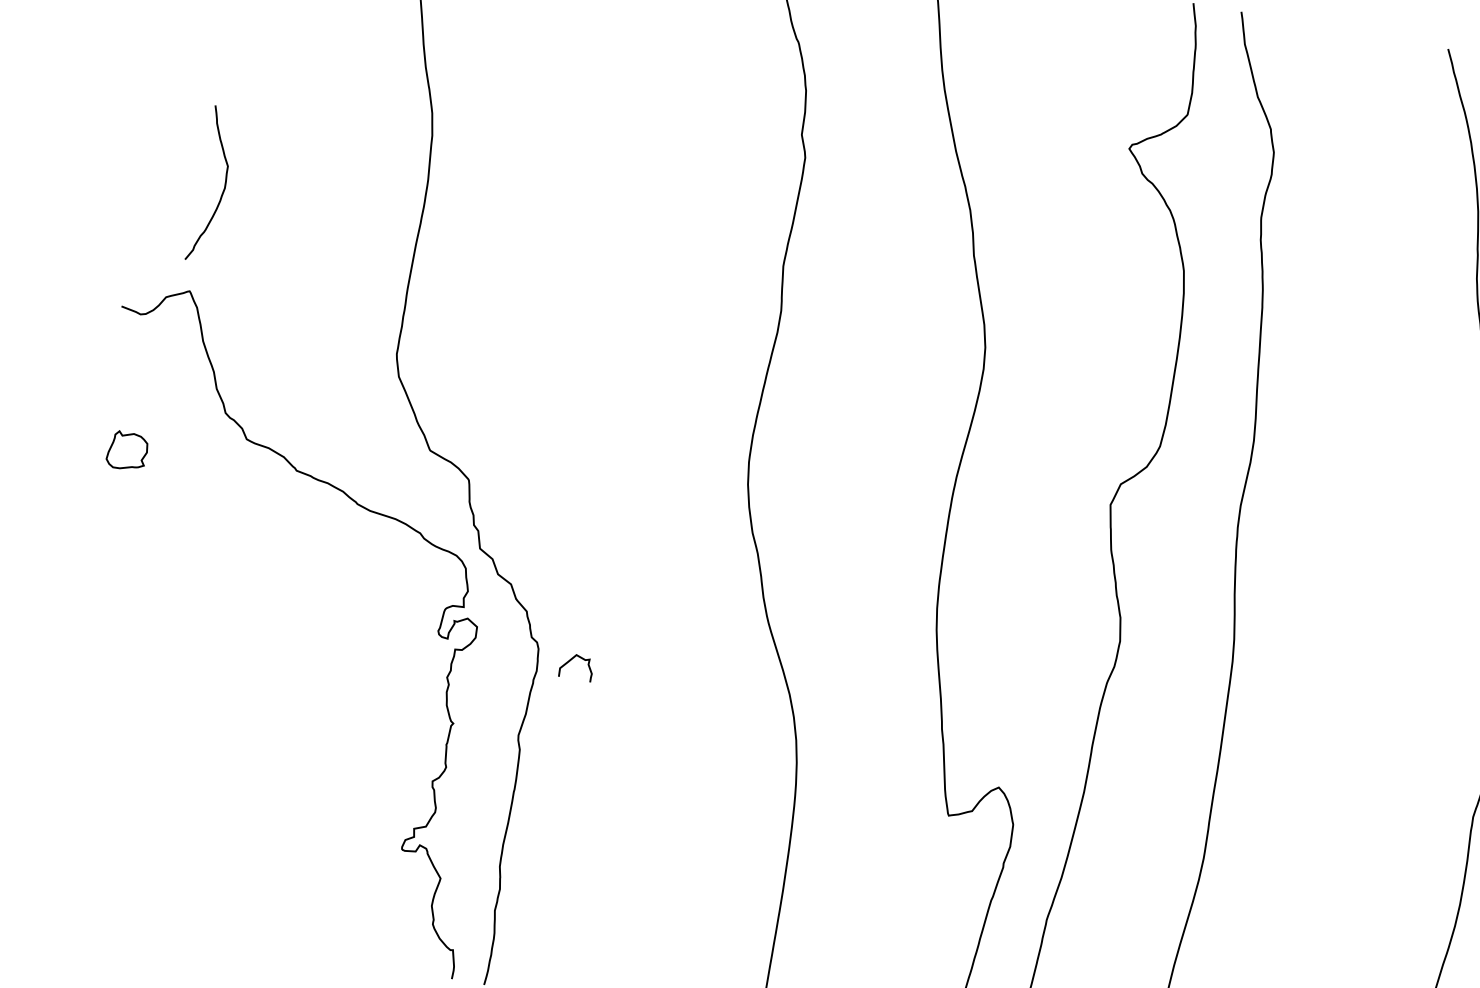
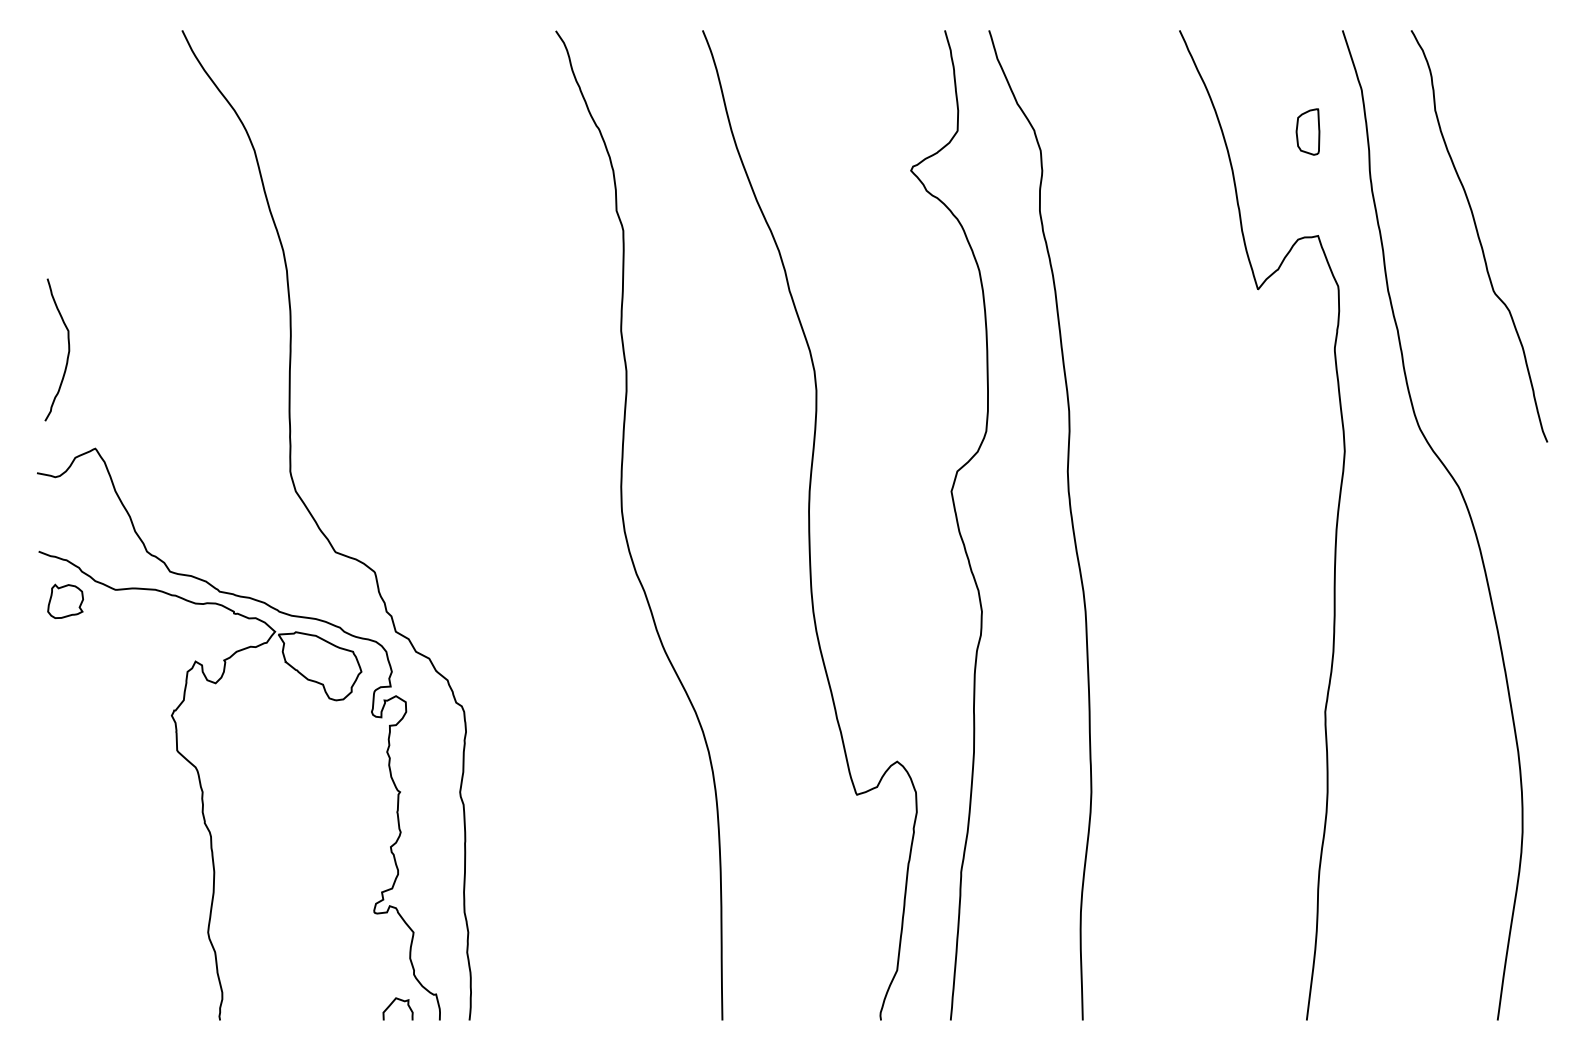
curve: (222, 190) -> (67, 353), moved
curve: (570, 662) -> (391, 1005), moved
part: (238, 677) -> (200, 785), added

